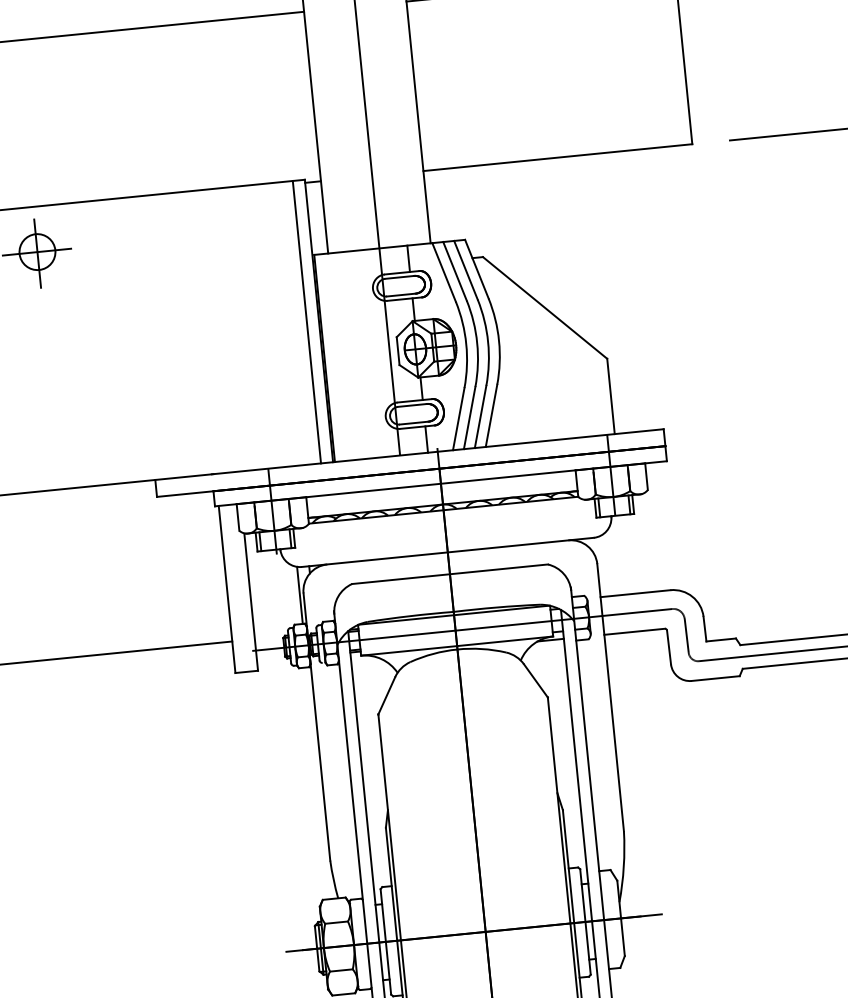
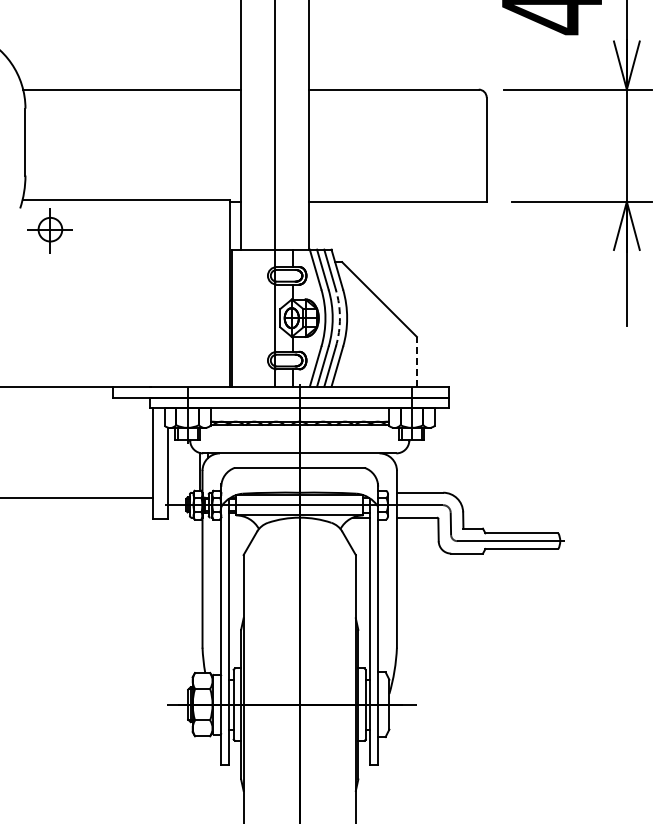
line: (306, 321) -> (222, 292), removed
arc: (487, 342) -> (339, 318), solid -> dashed
line: (610, 395) -> (416, 361), solid -> dashed

